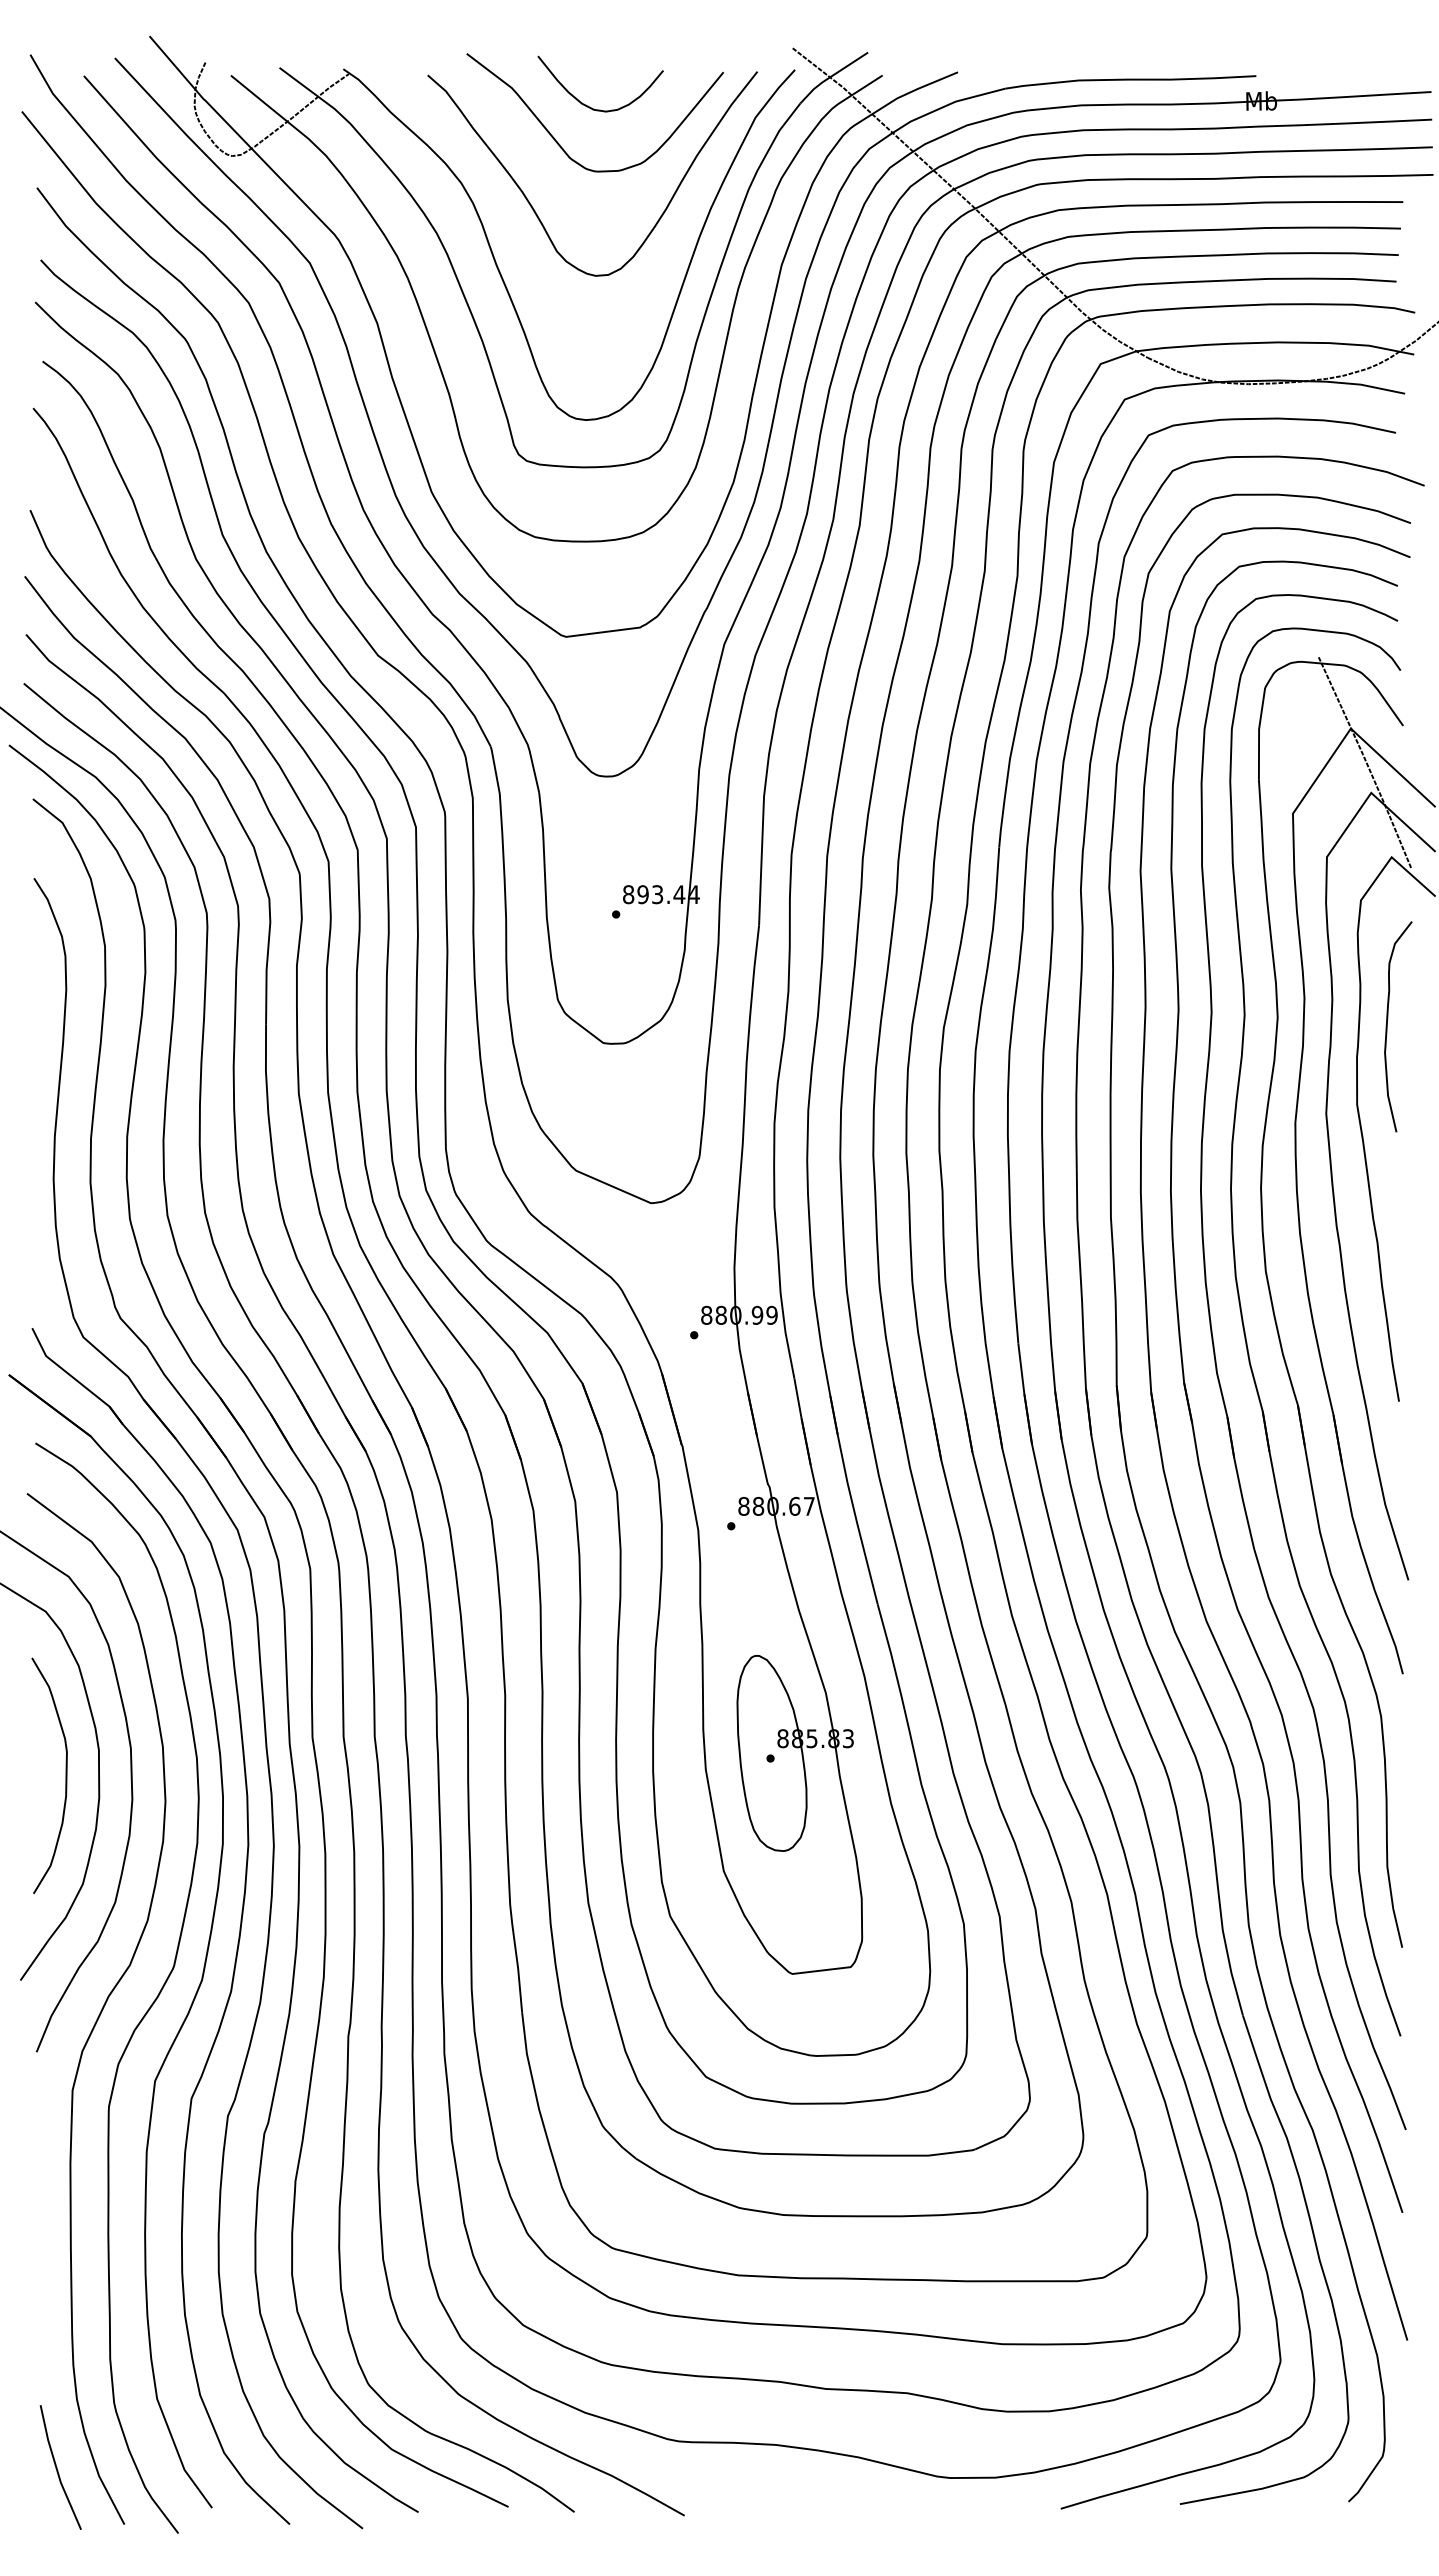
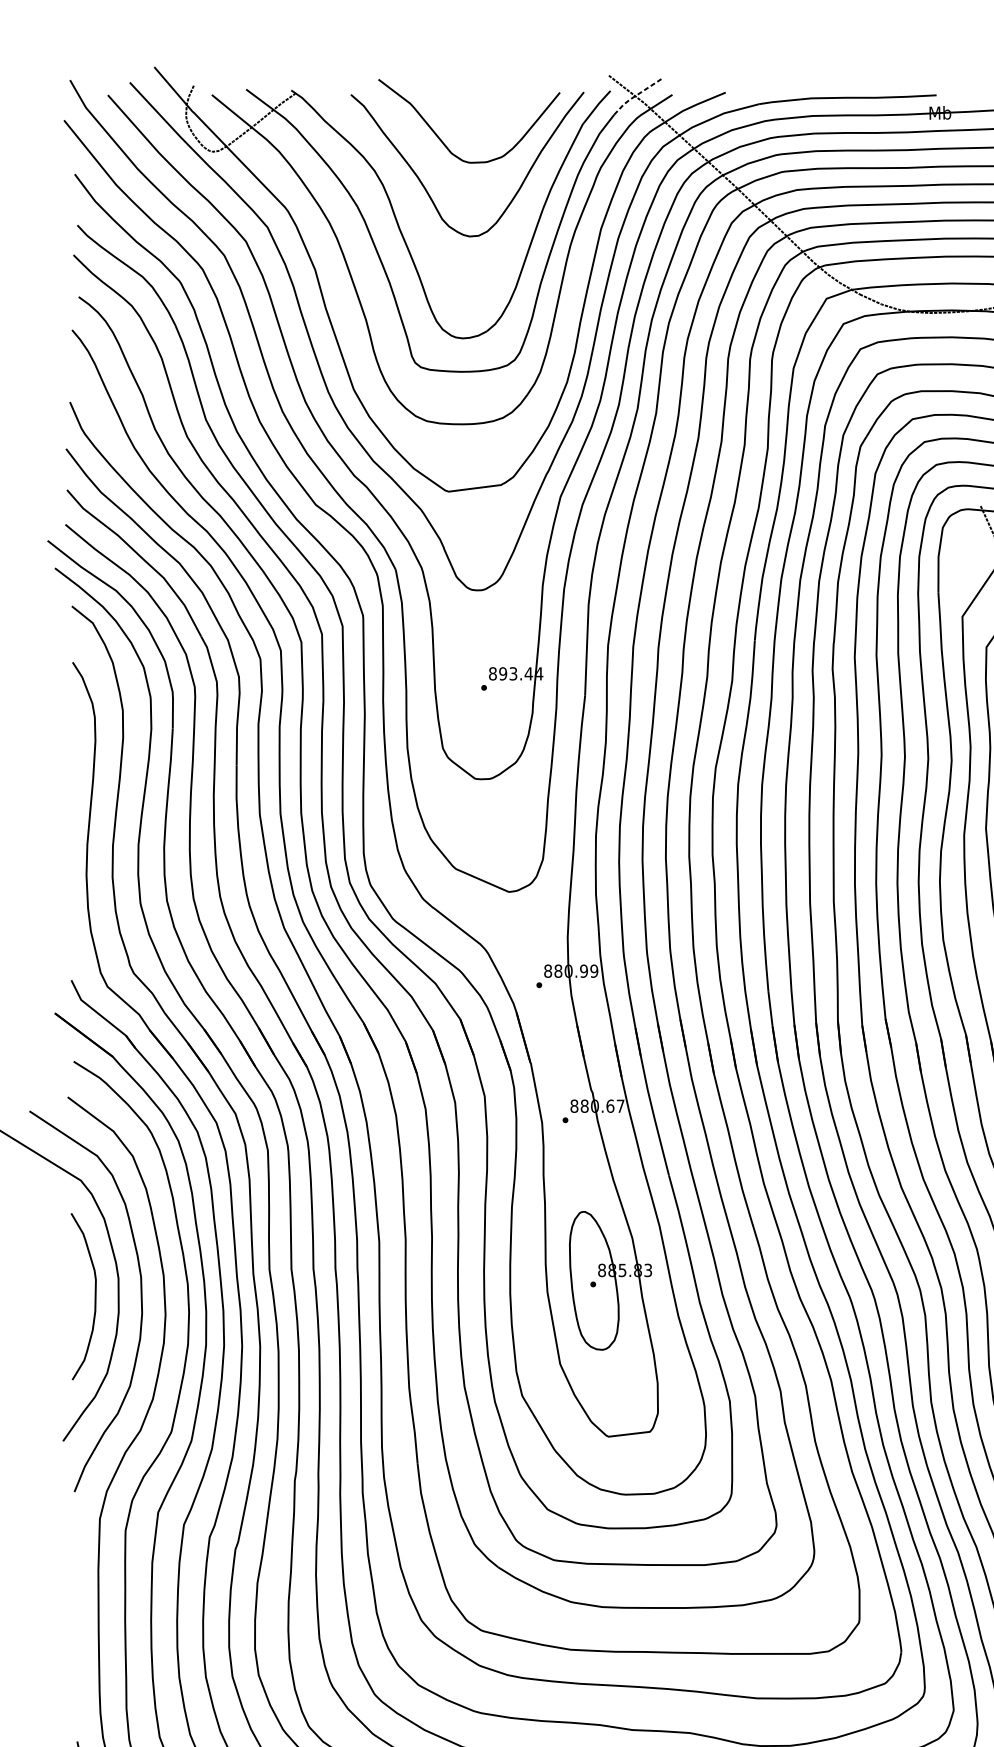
line: (831, 76) -> (636, 95), solid -> dashed
curve: (588, 105) -> (464, 116), removed

